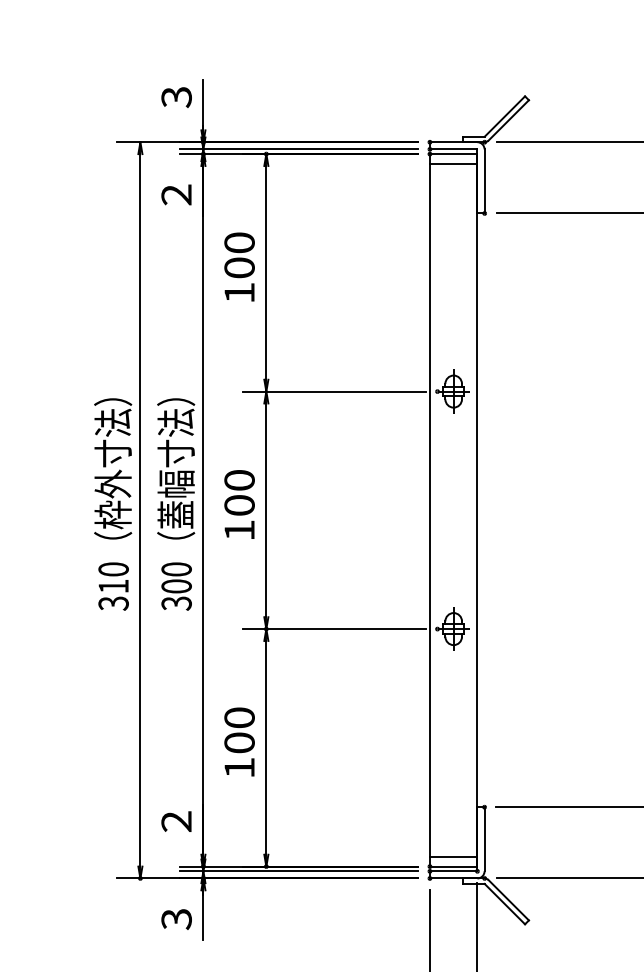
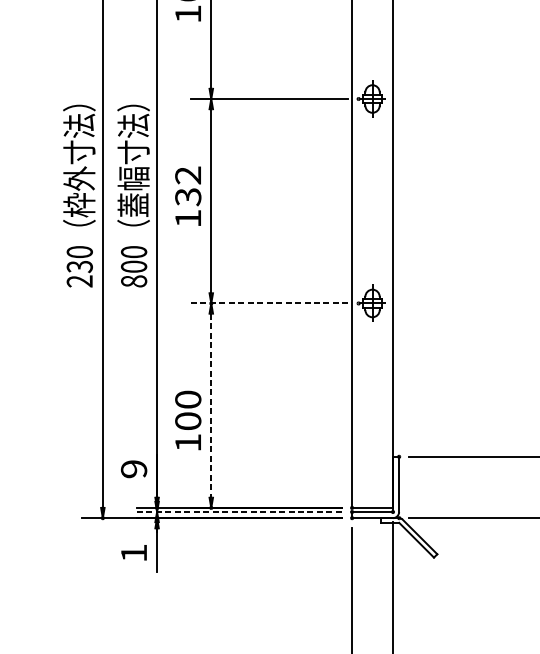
text: (239, 493) -> (188, 186), 100 -> 132
text: (113, 594) -> (79, 273), 310 -> 230
text: (176, 603) -> (133, 281), 300 -> 800
line: (334, 629) -> (269, 303), solid -> dashed
text: (239, 741) -> (188, 420), moved
line: (266, 747) -> (211, 405), solid -> dashed
text: (176, 821) -> (133, 469), 2 -> 9
line: (453, 857) -> (372, 500), removed
line: (298, 871) -> (238, 512), solid -> dashed
text: (176, 919) -> (133, 553), 3 -> 1

